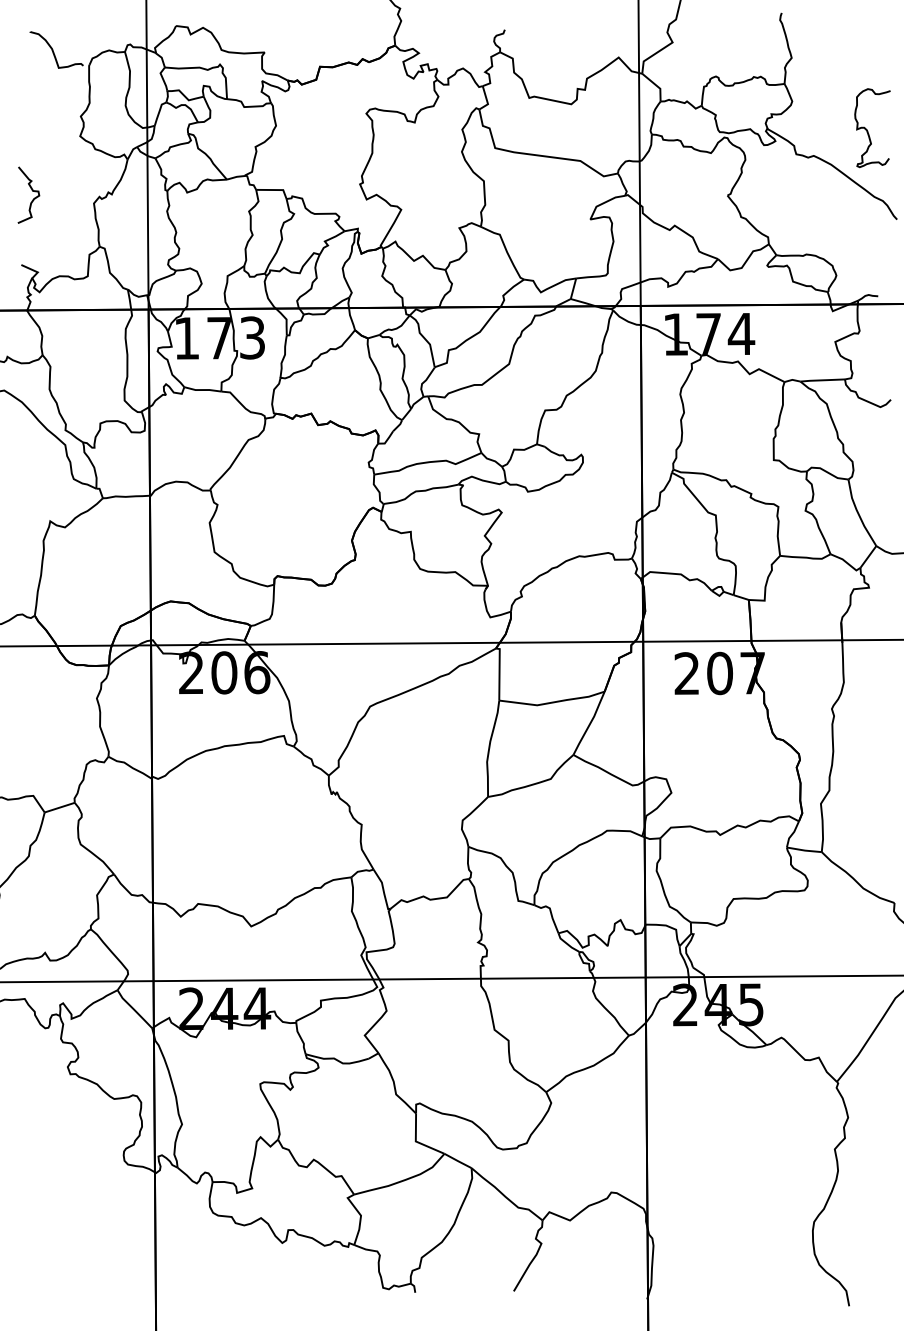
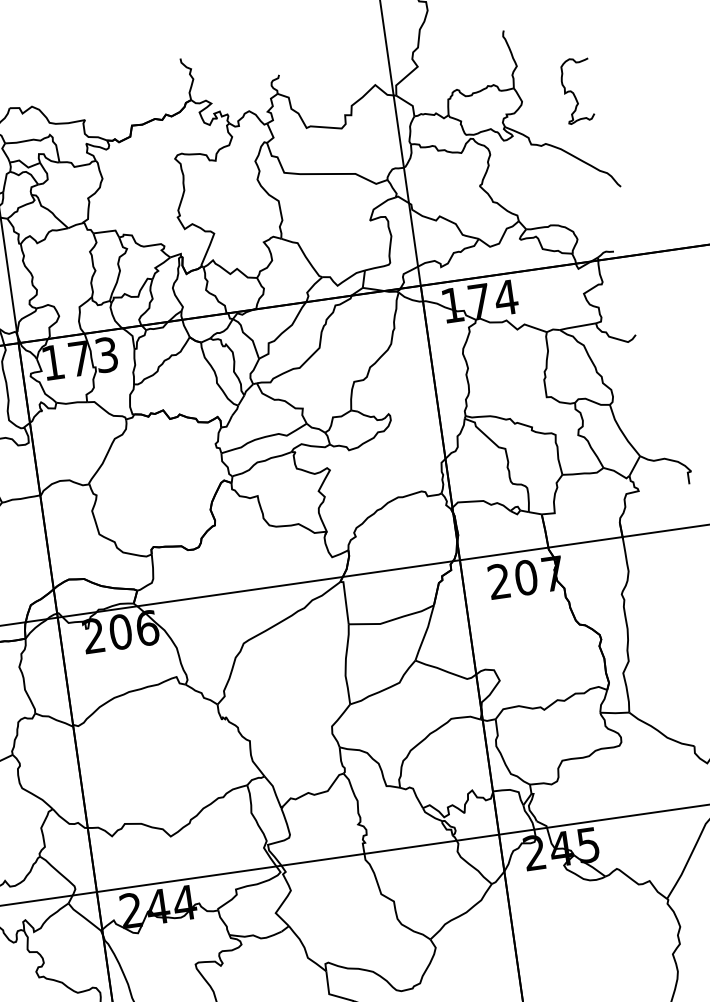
curve: (868, 131) -> (574, 93), moved

